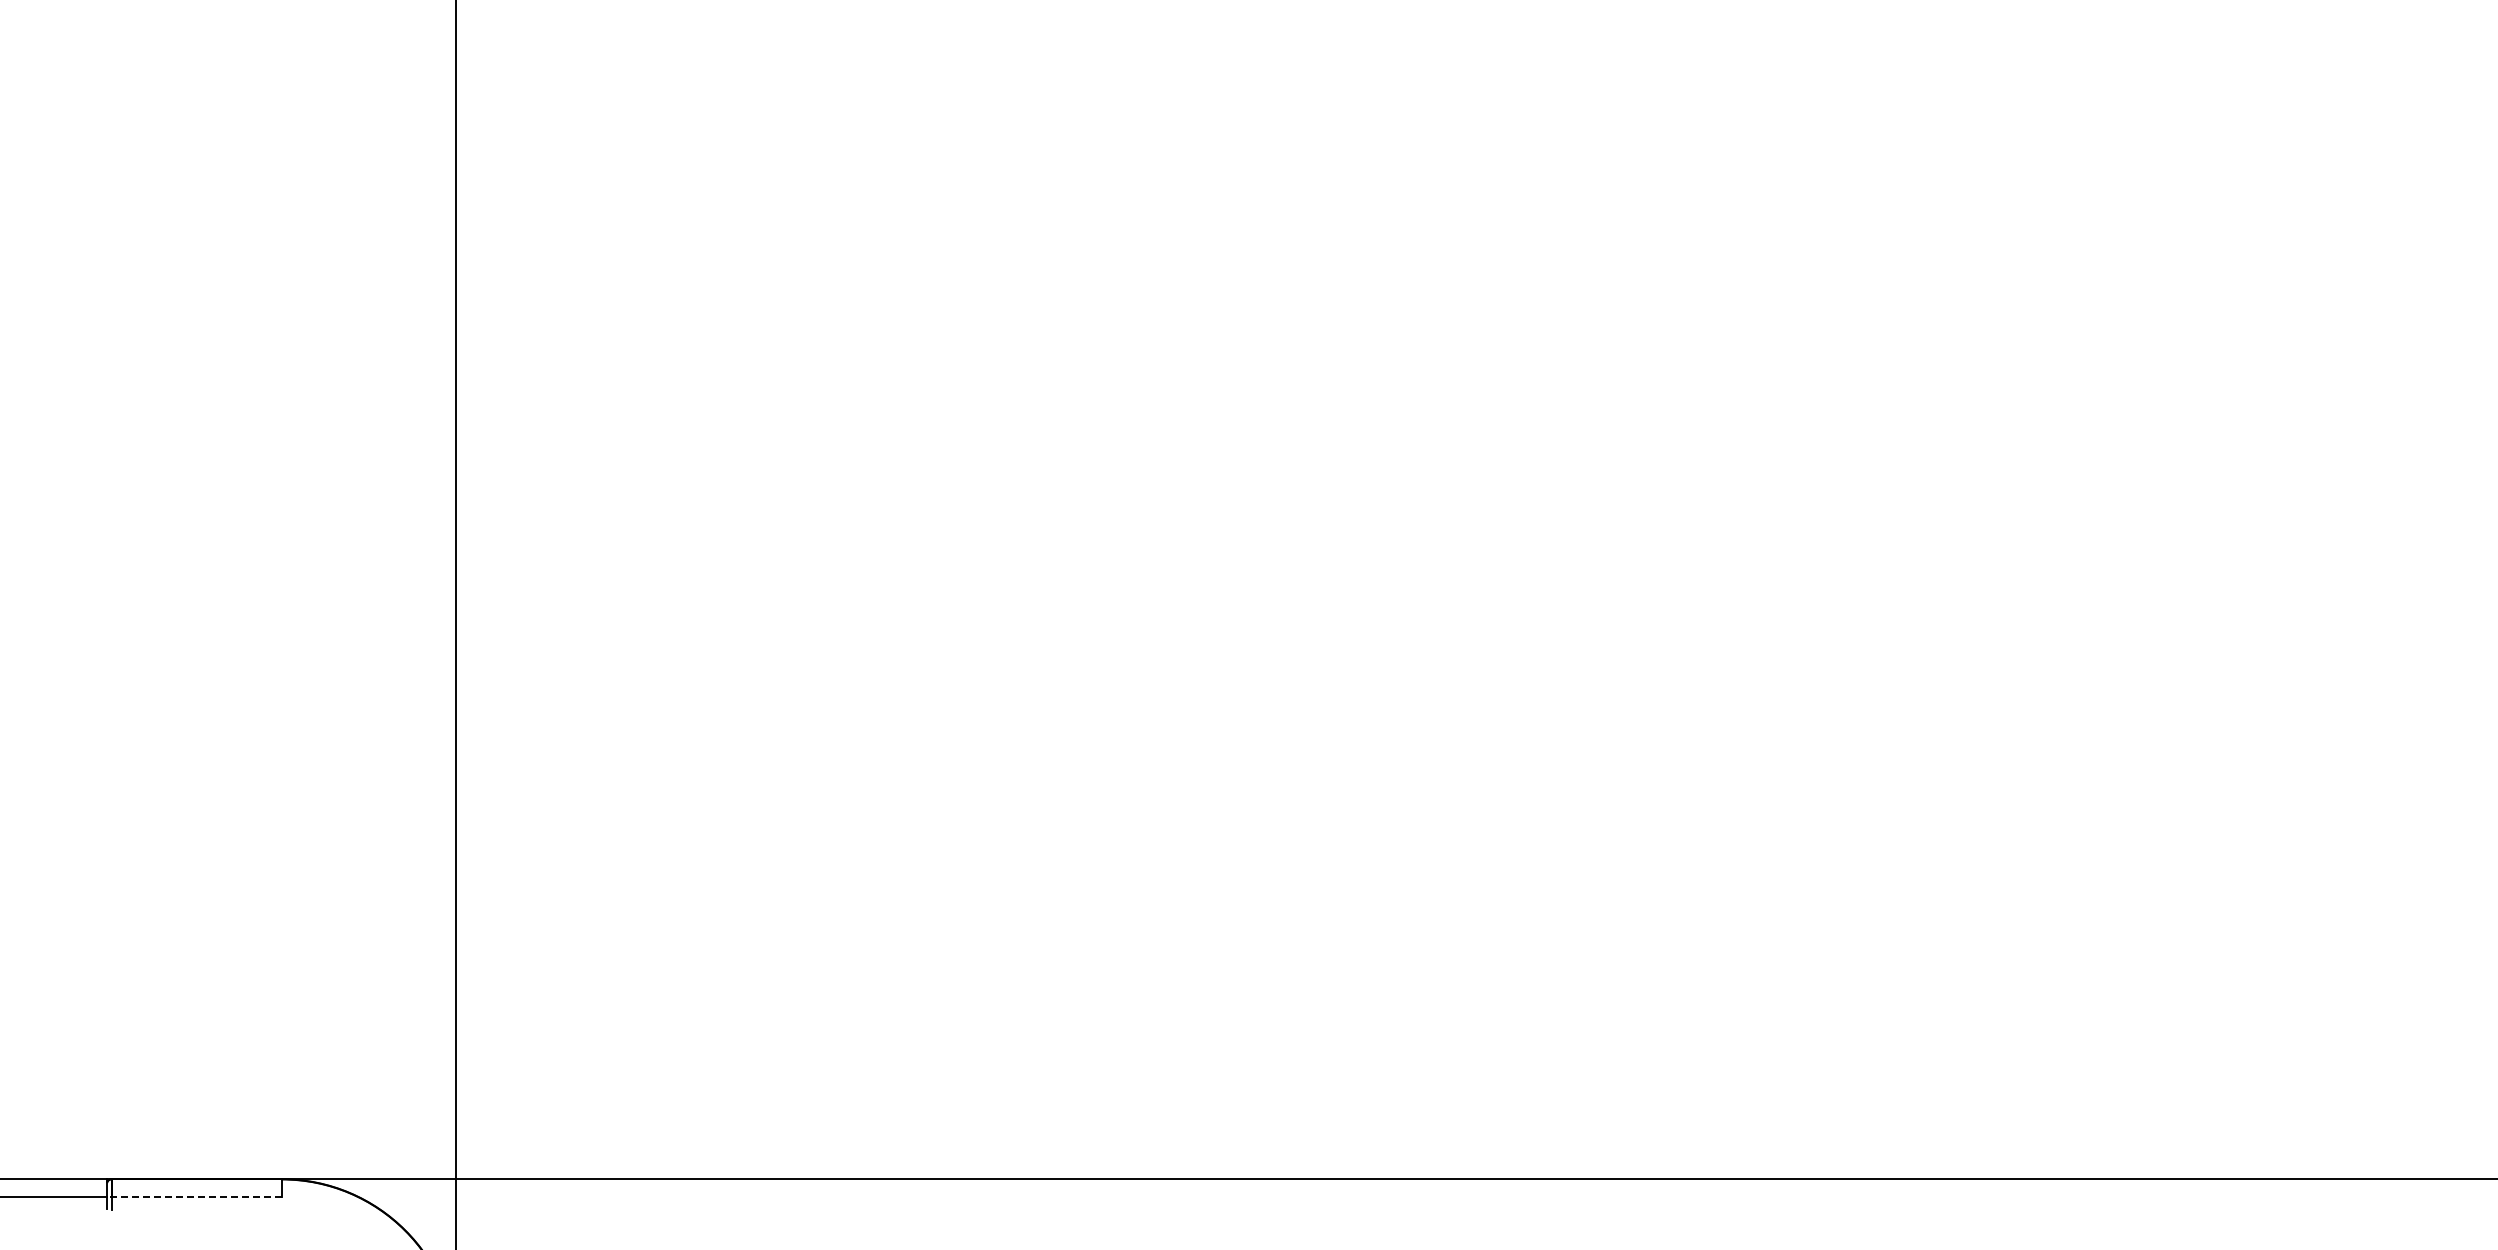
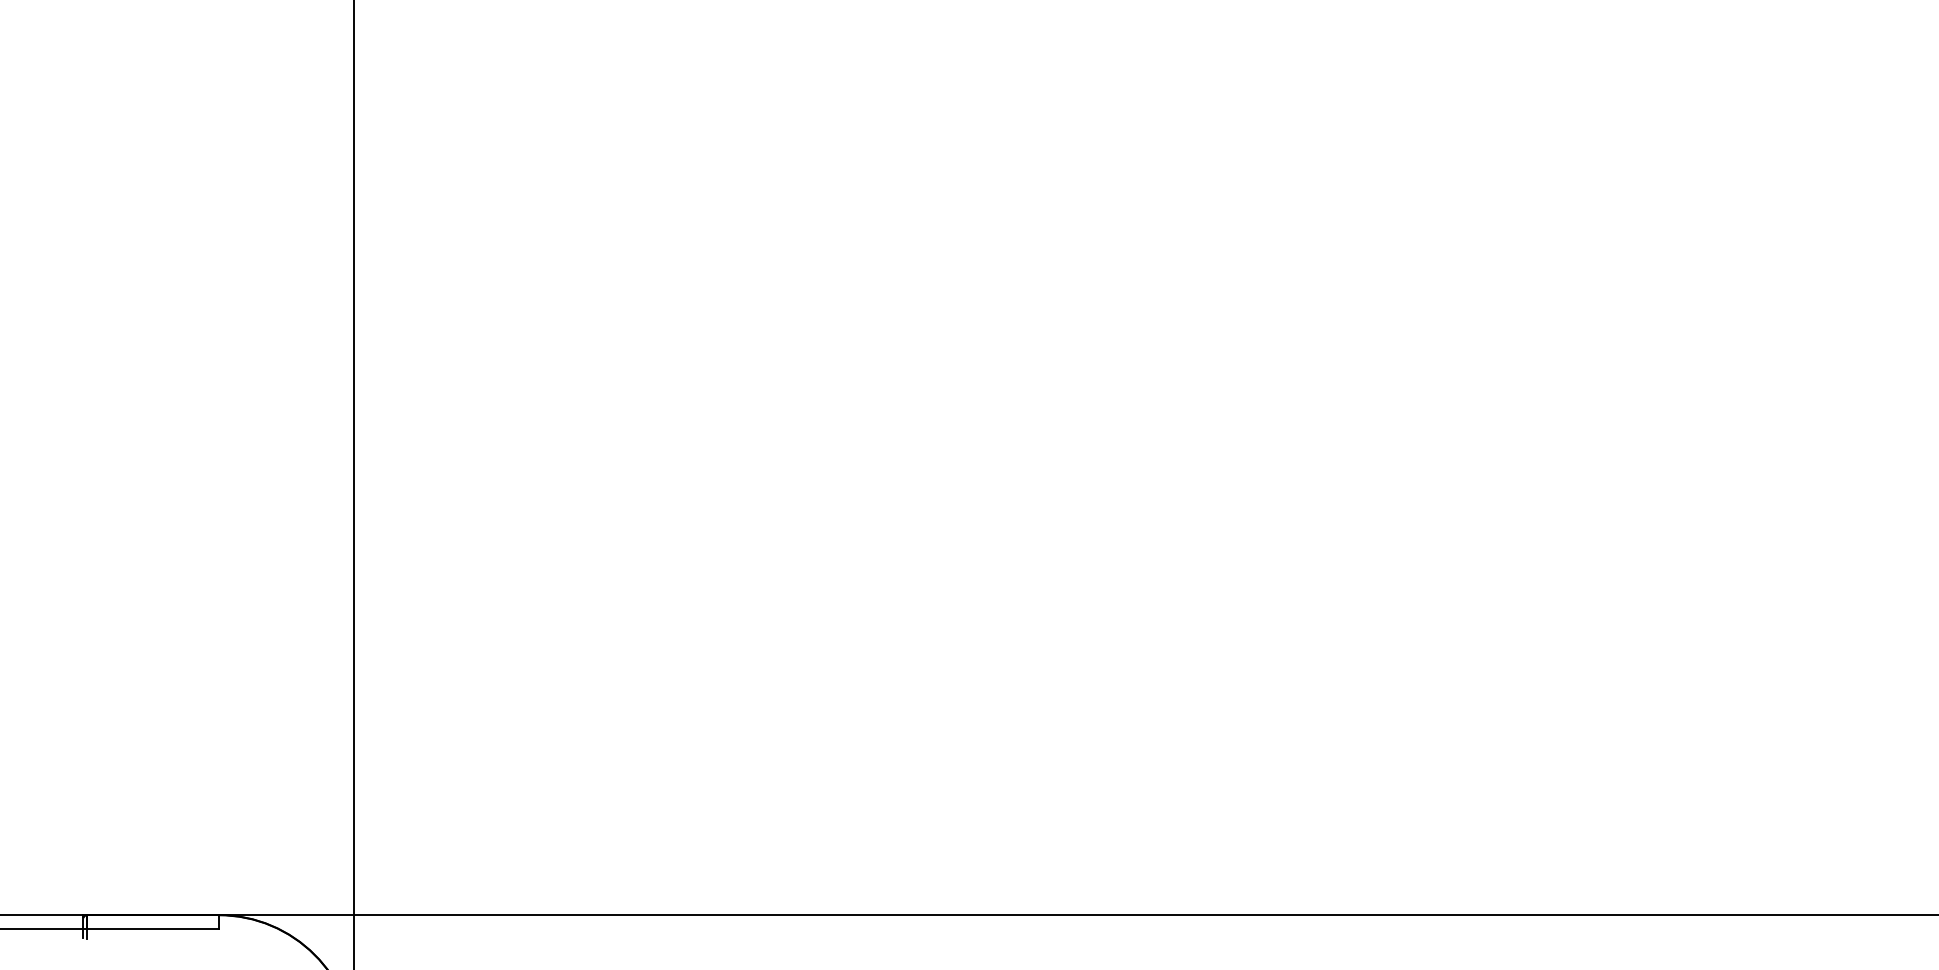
line: (193, 1196) -> (150, 928), dashed -> solid

